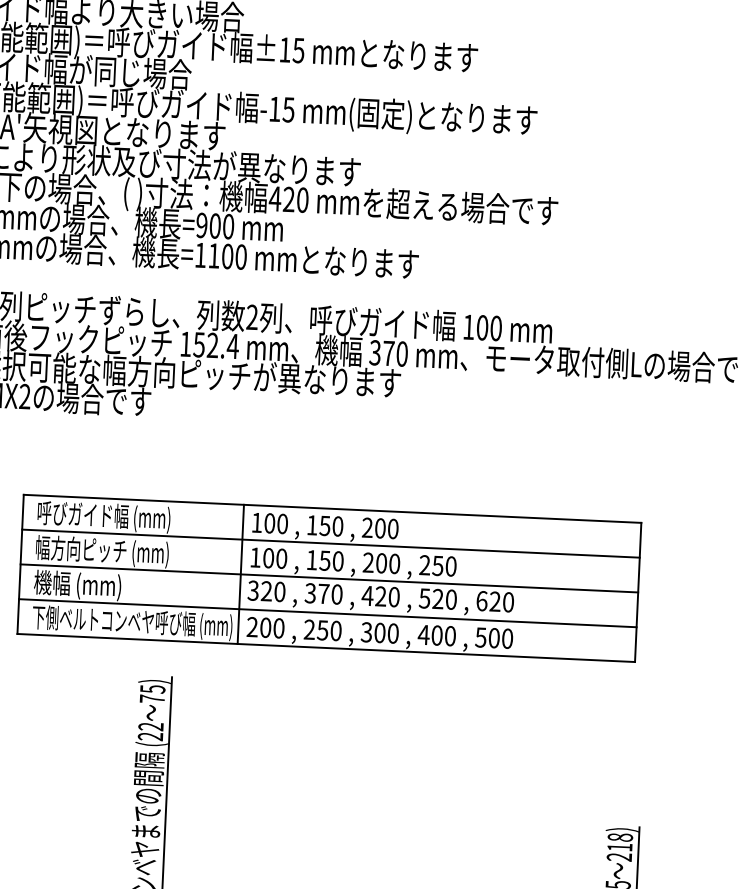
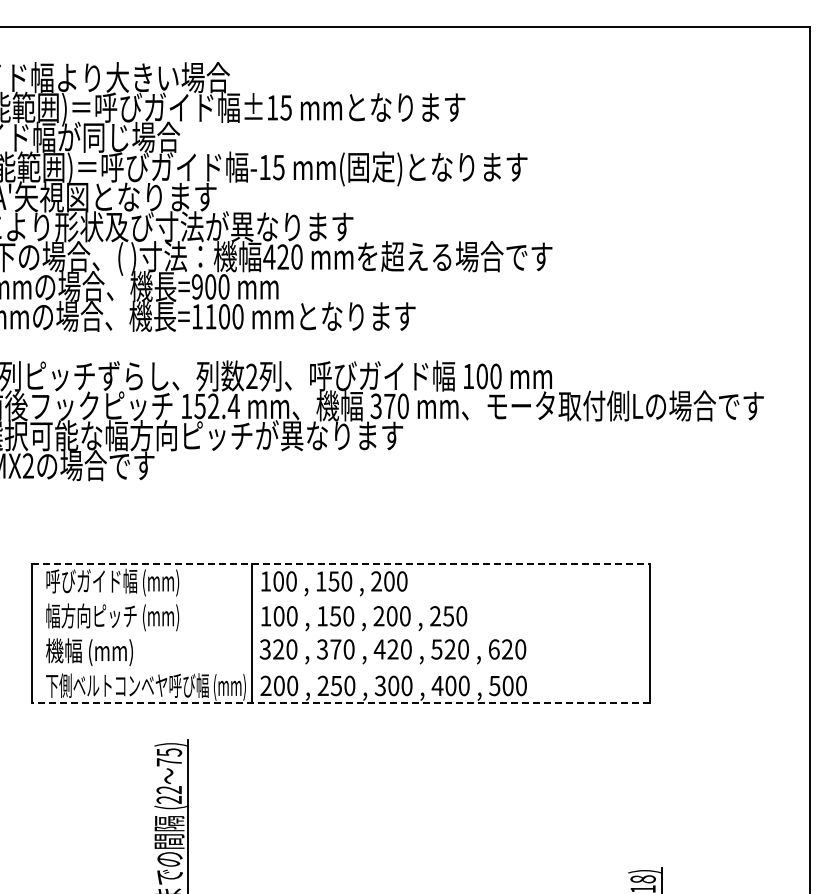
line: (333, 509) -> (341, 564), solid -> dashed
line: (330, 543) -> (340, 598), removed
line: (329, 578) -> (340, 633), removed
line: (327, 613) -> (340, 668), removed
line: (326, 648) -> (340, 703), solid -> dashed

